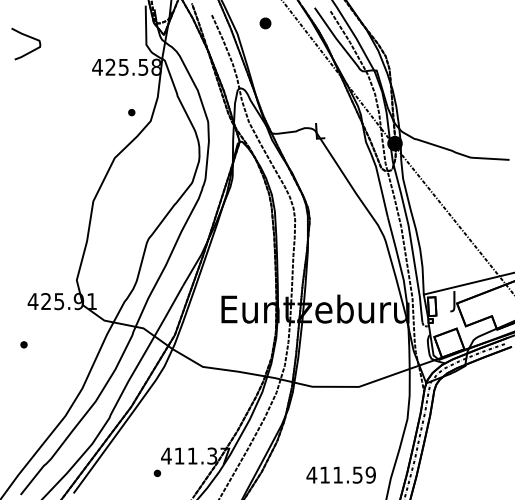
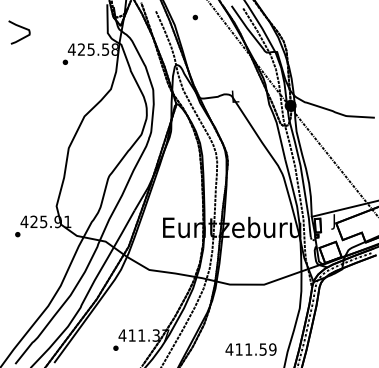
part: (265, 23) -> (195, 17), size x0.62
part: (131, 112) -> (65, 62), moved
part: (23, 344) -> (17, 234), moved

